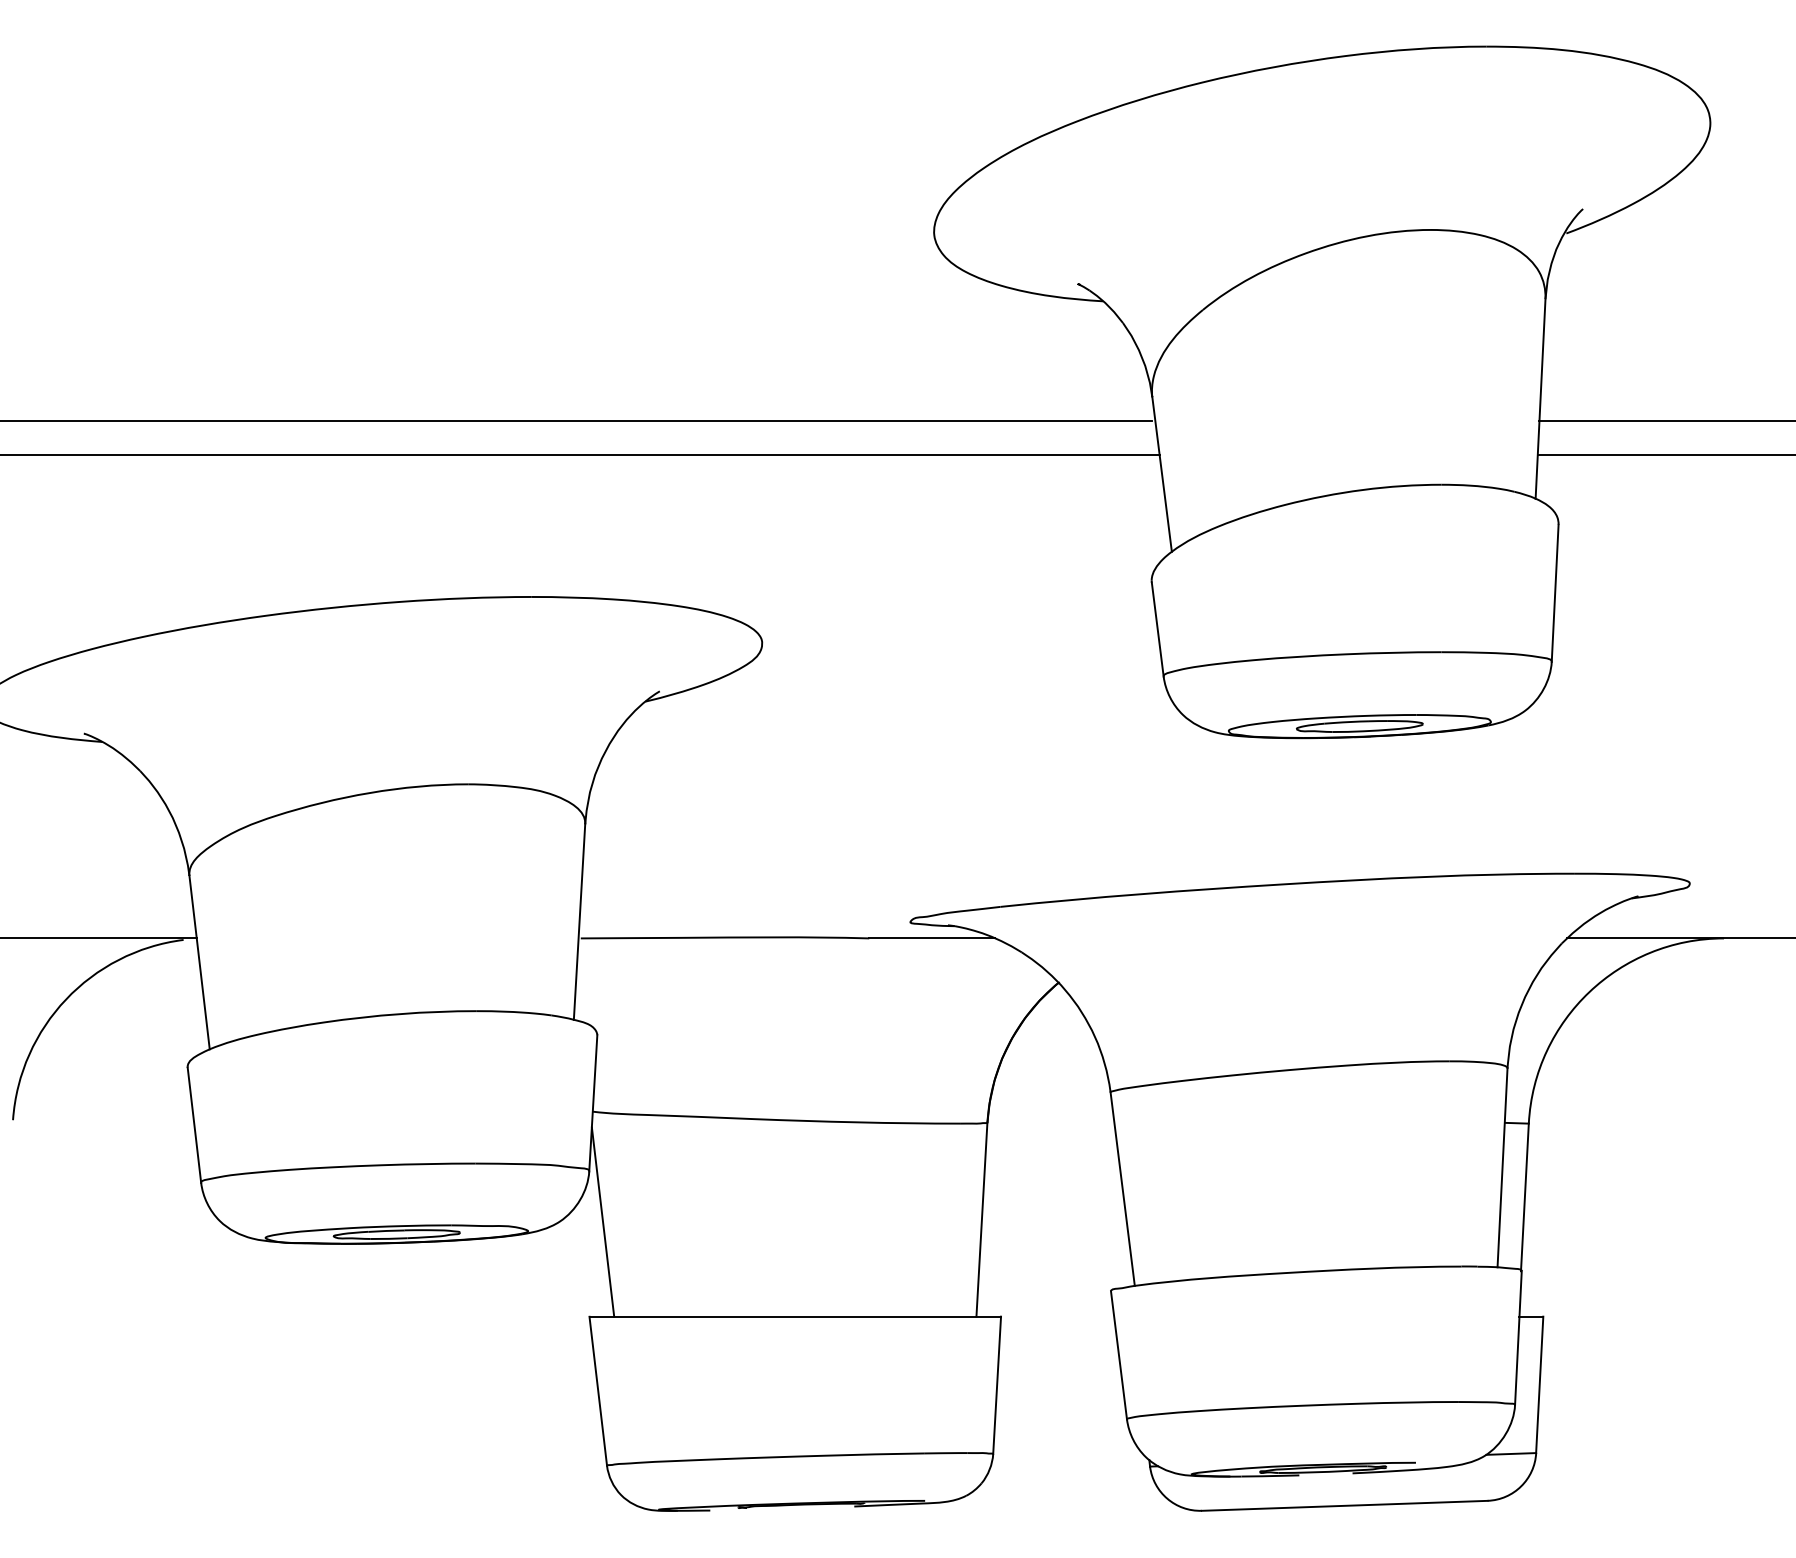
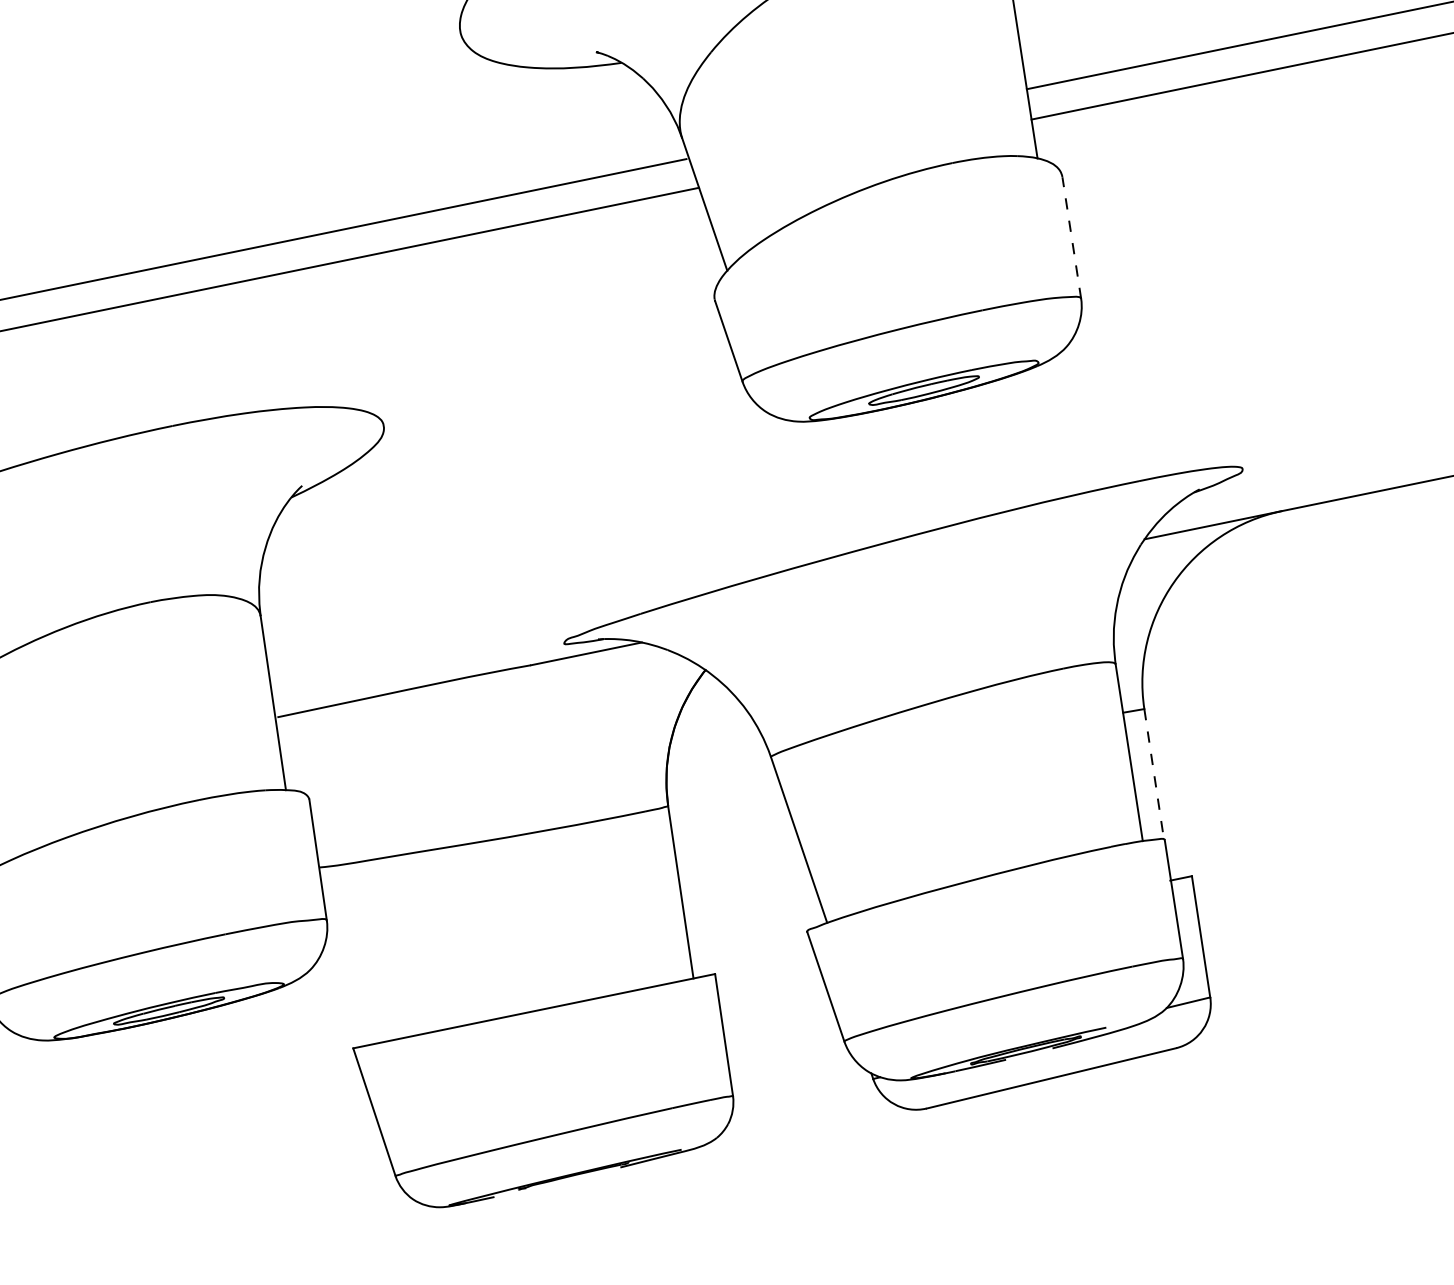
line: (1555, 593) -> (1072, 238), solid -> dashed
line: (1524, 1197) -> (1153, 774), solid -> dashed
line: (602, 1221) -> (347, 962), removed

